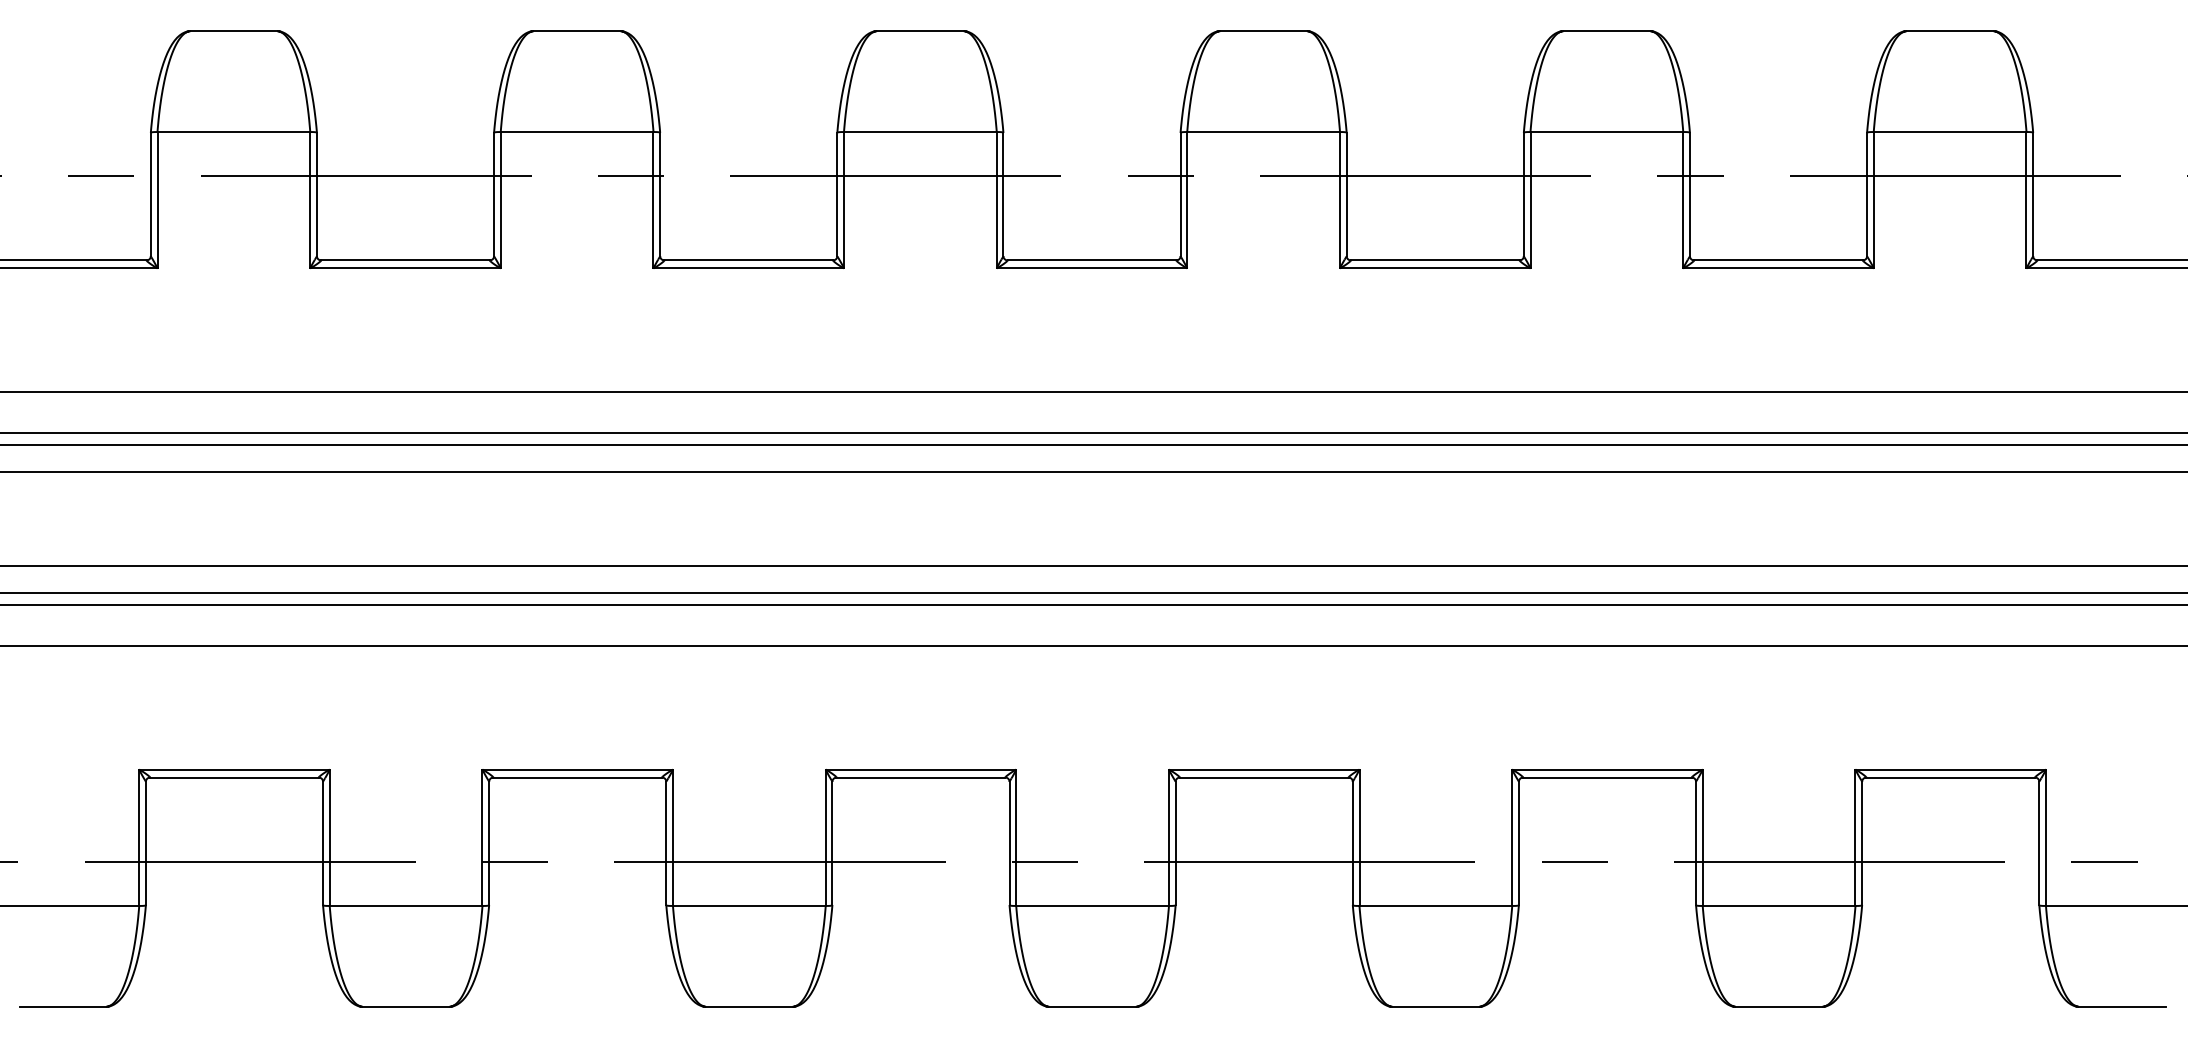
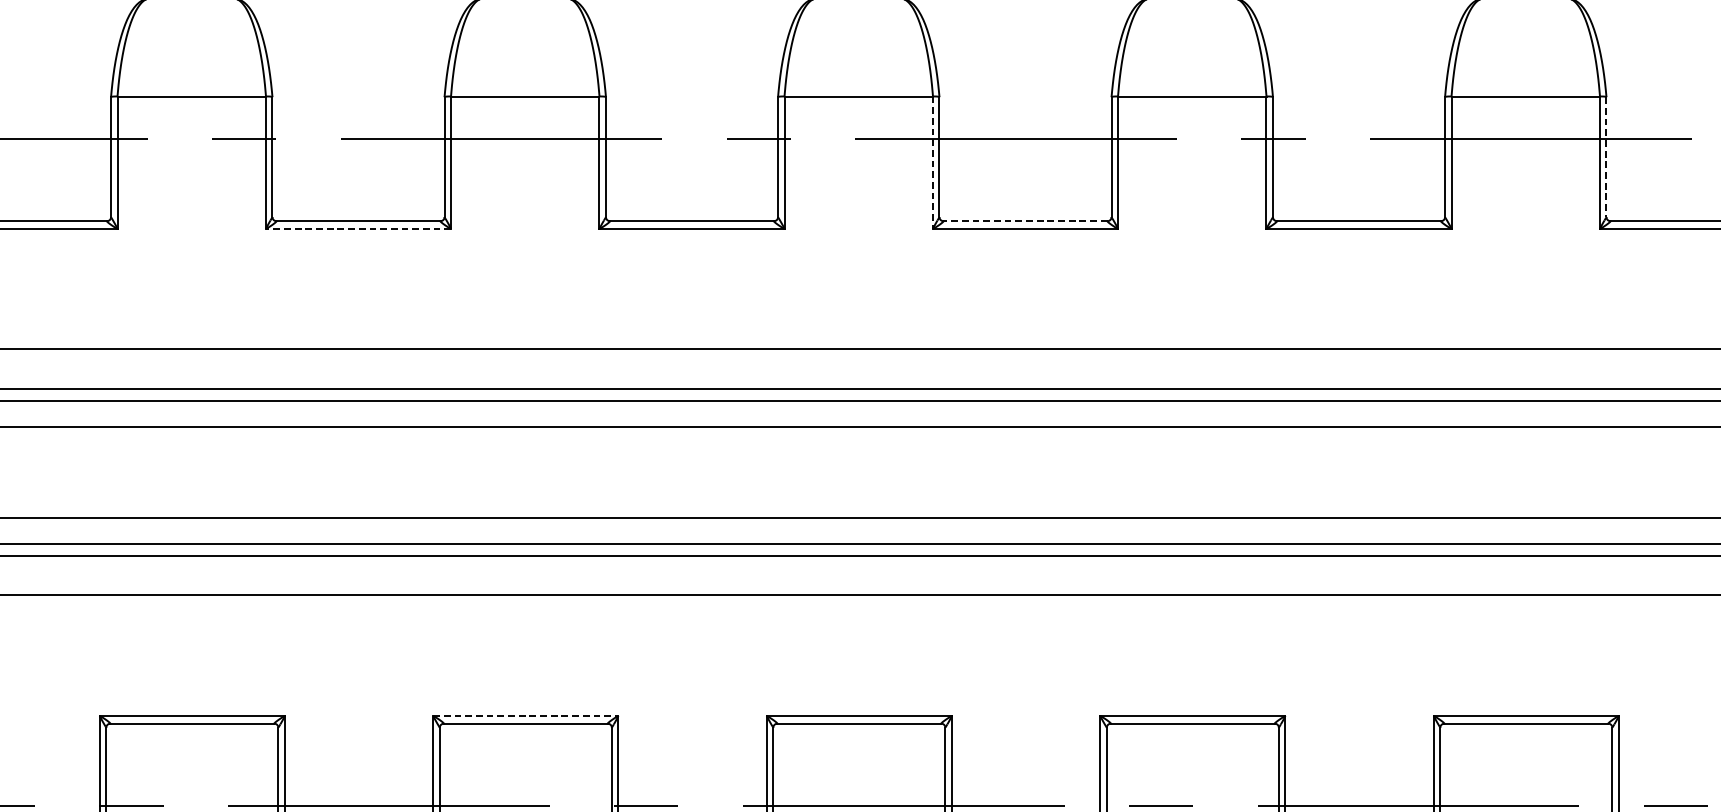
line: (2033, 194) -> (1606, 157), solid -> dashed
line: (1339, 200) -> (932, 162), solid -> dashed
line: (1435, 260) -> (1025, 221), solid -> dashed
line: (748, 268) -> (358, 229), solid -> dashed
line: (921, 769) -> (526, 715), solid -> dashed

